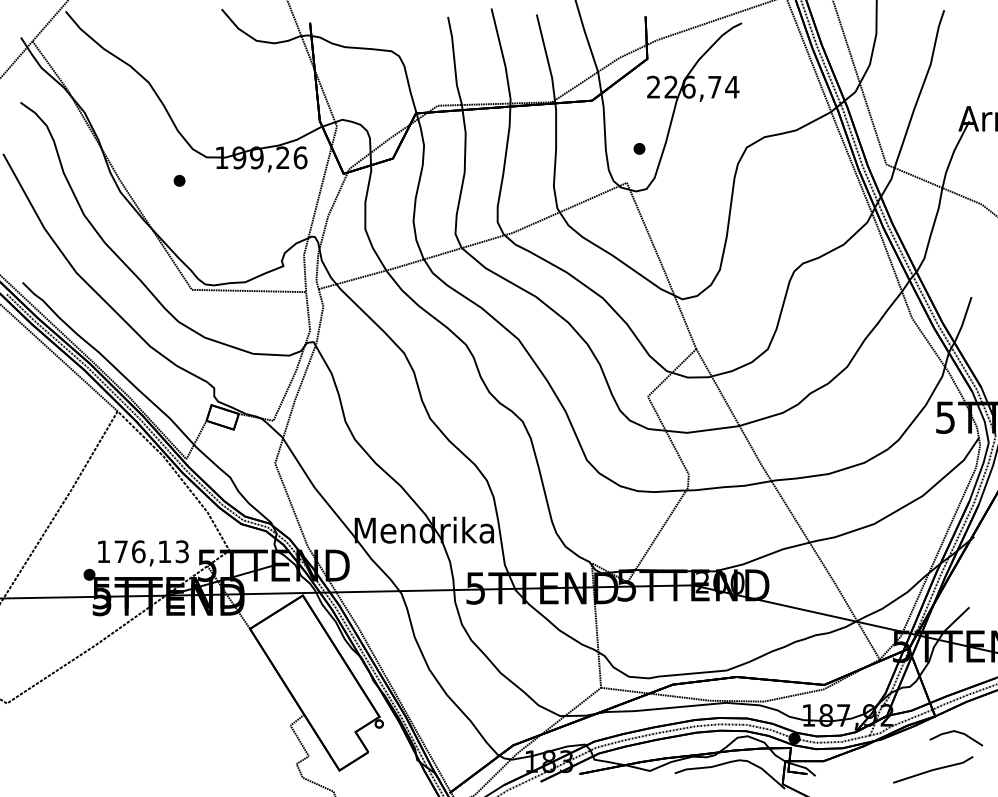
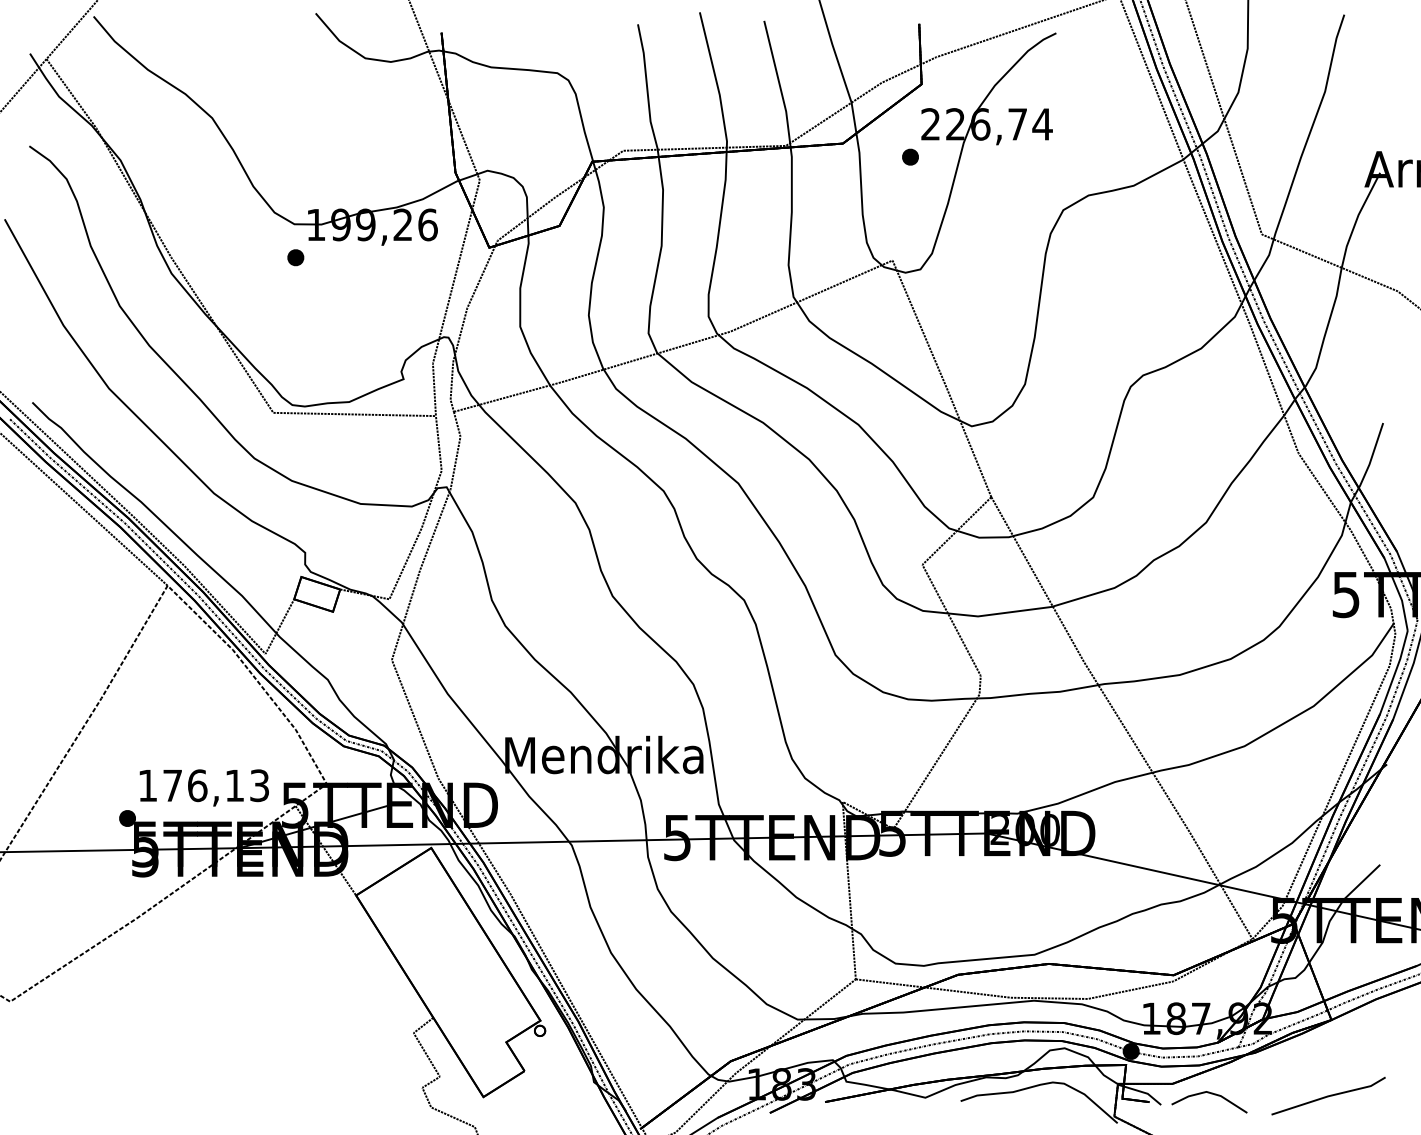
part: (639, 148) -> (910, 156), moved
part: (179, 180) -> (295, 257), moved
line: (957, 732) -> (1211, 1094), moved

